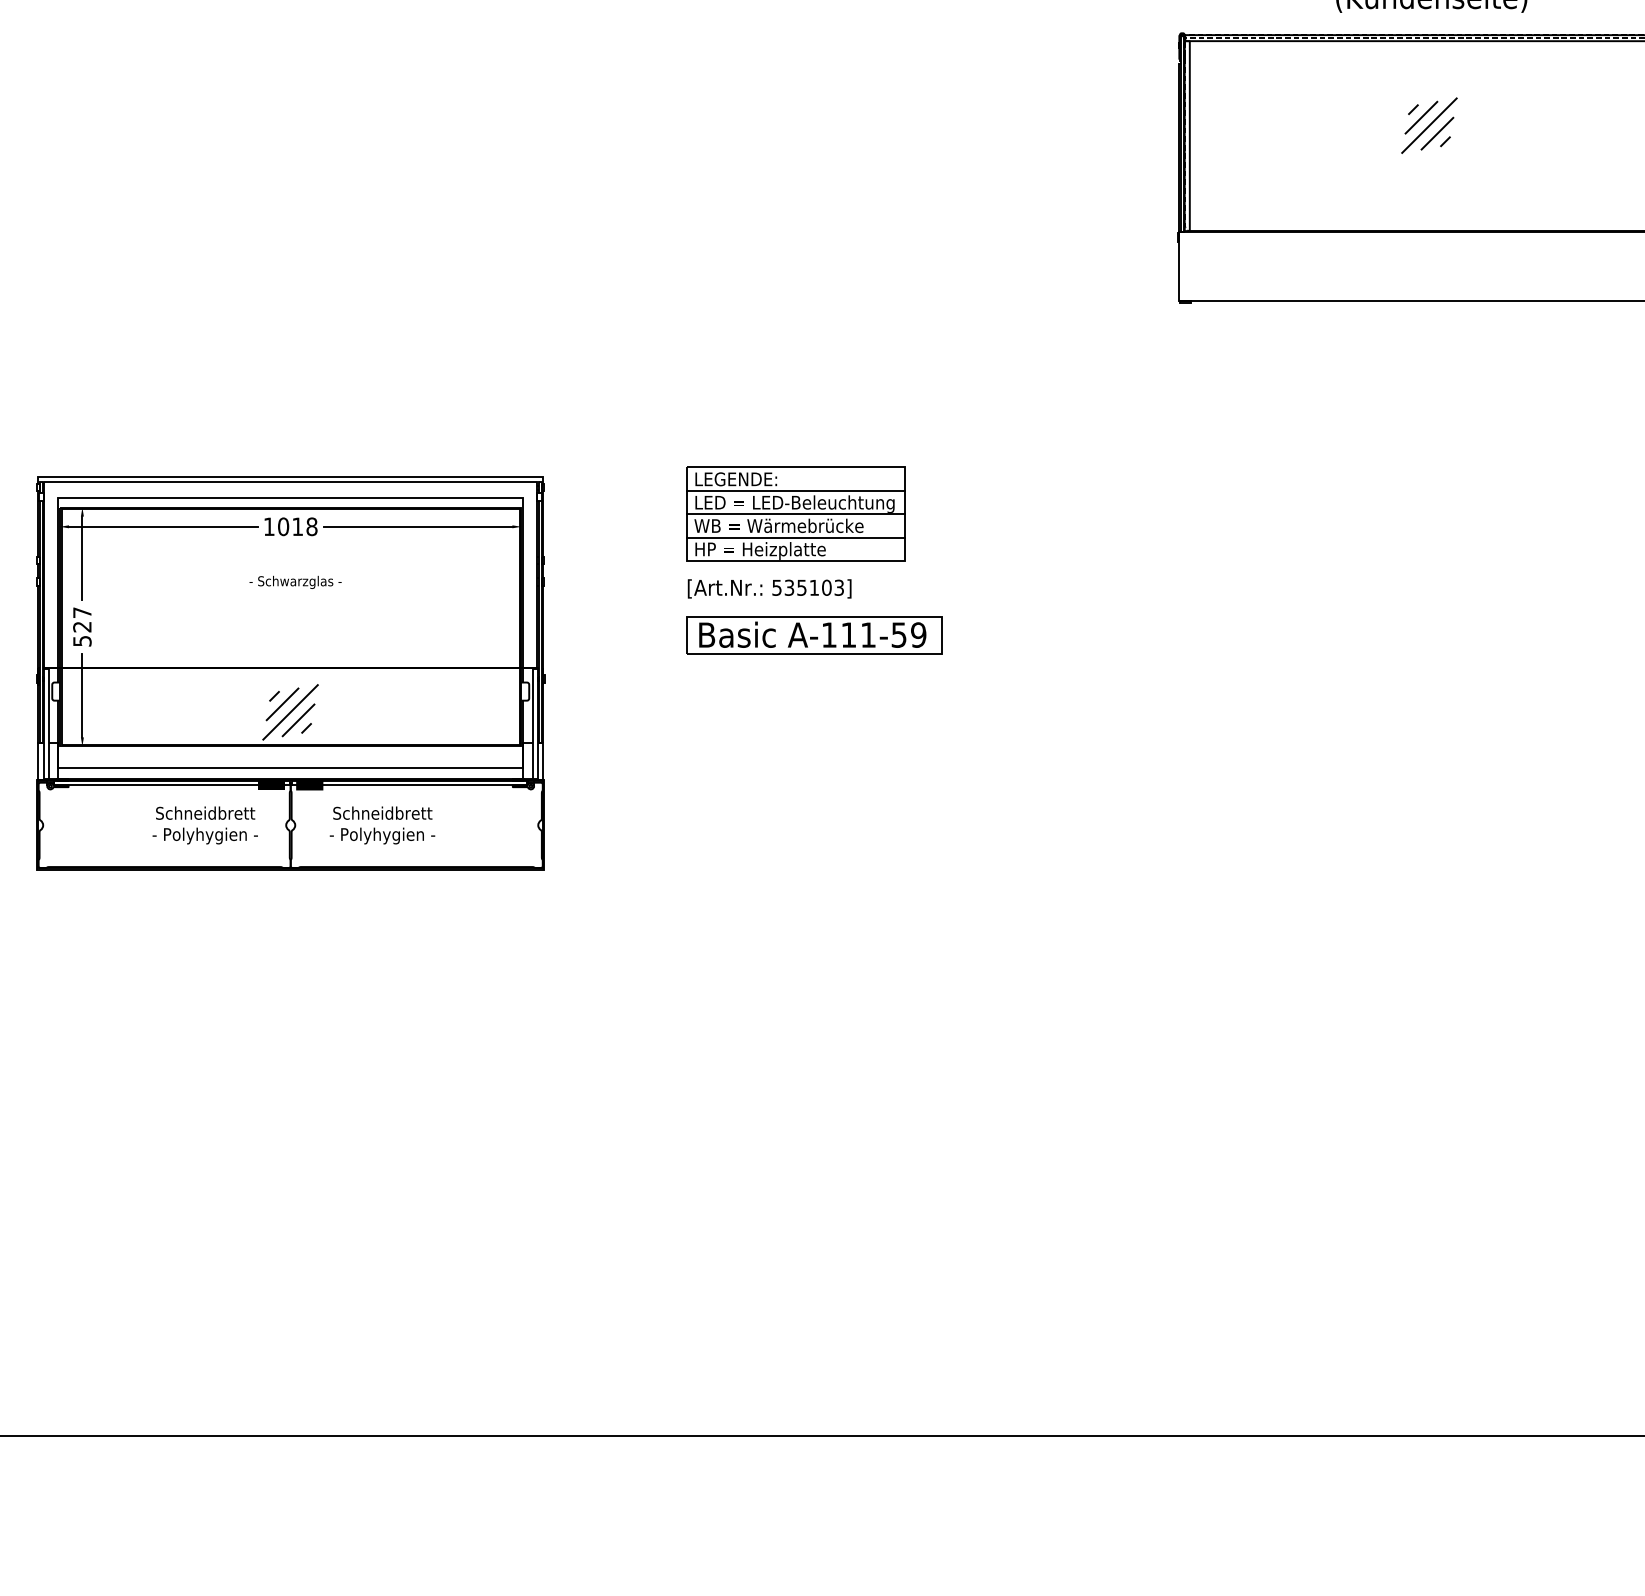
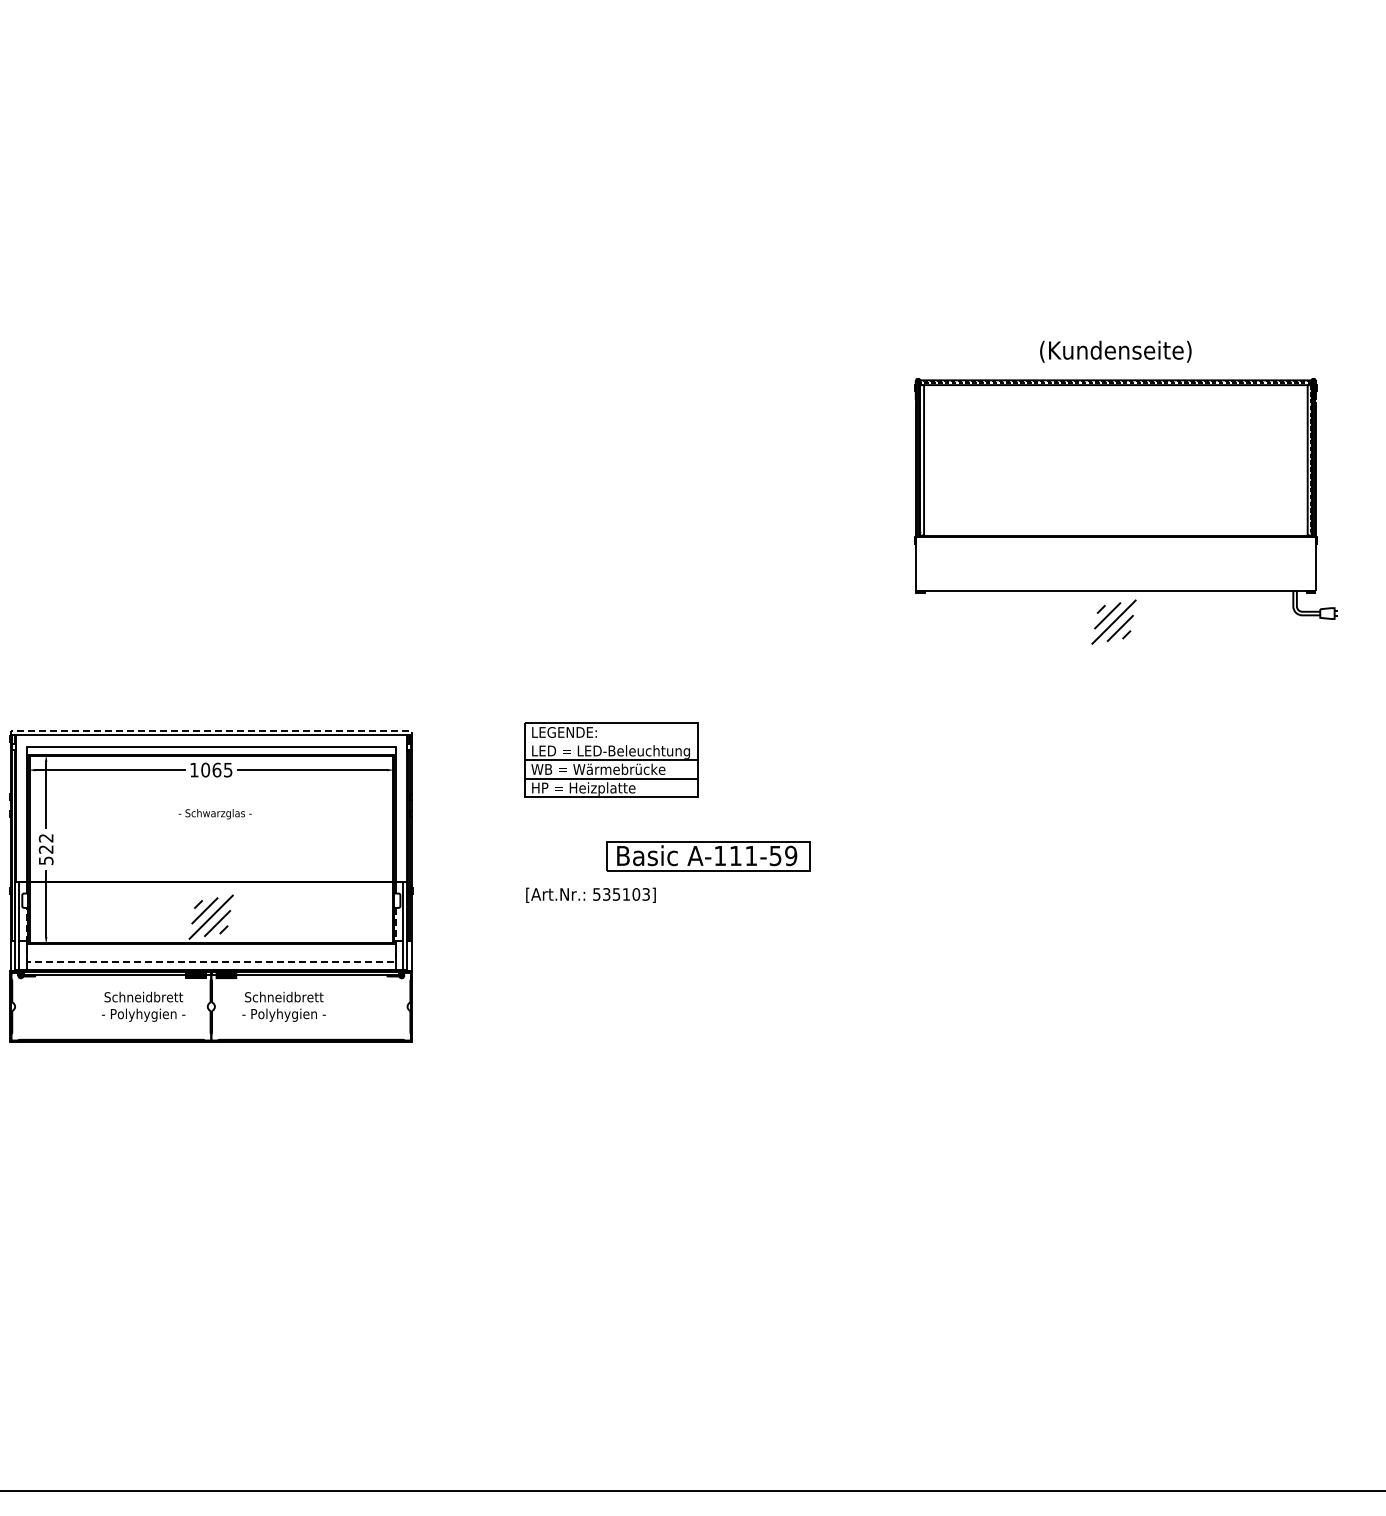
part: (1428, 124) -> (1113, 621), moved
line: (290, 476) -> (211, 730), solid -> dashed
line: (795, 490) -> (611, 741), removed
text: (304, 526) -> (222, 769), 1018 -> 1065
text: (769, 587) -> (590, 894), moved
text: (81, 613) -> (45, 838), 527 -> 522
part: (814, 635) -> (708, 856), moved
line: (289, 768) -> (210, 961), solid -> dashed

